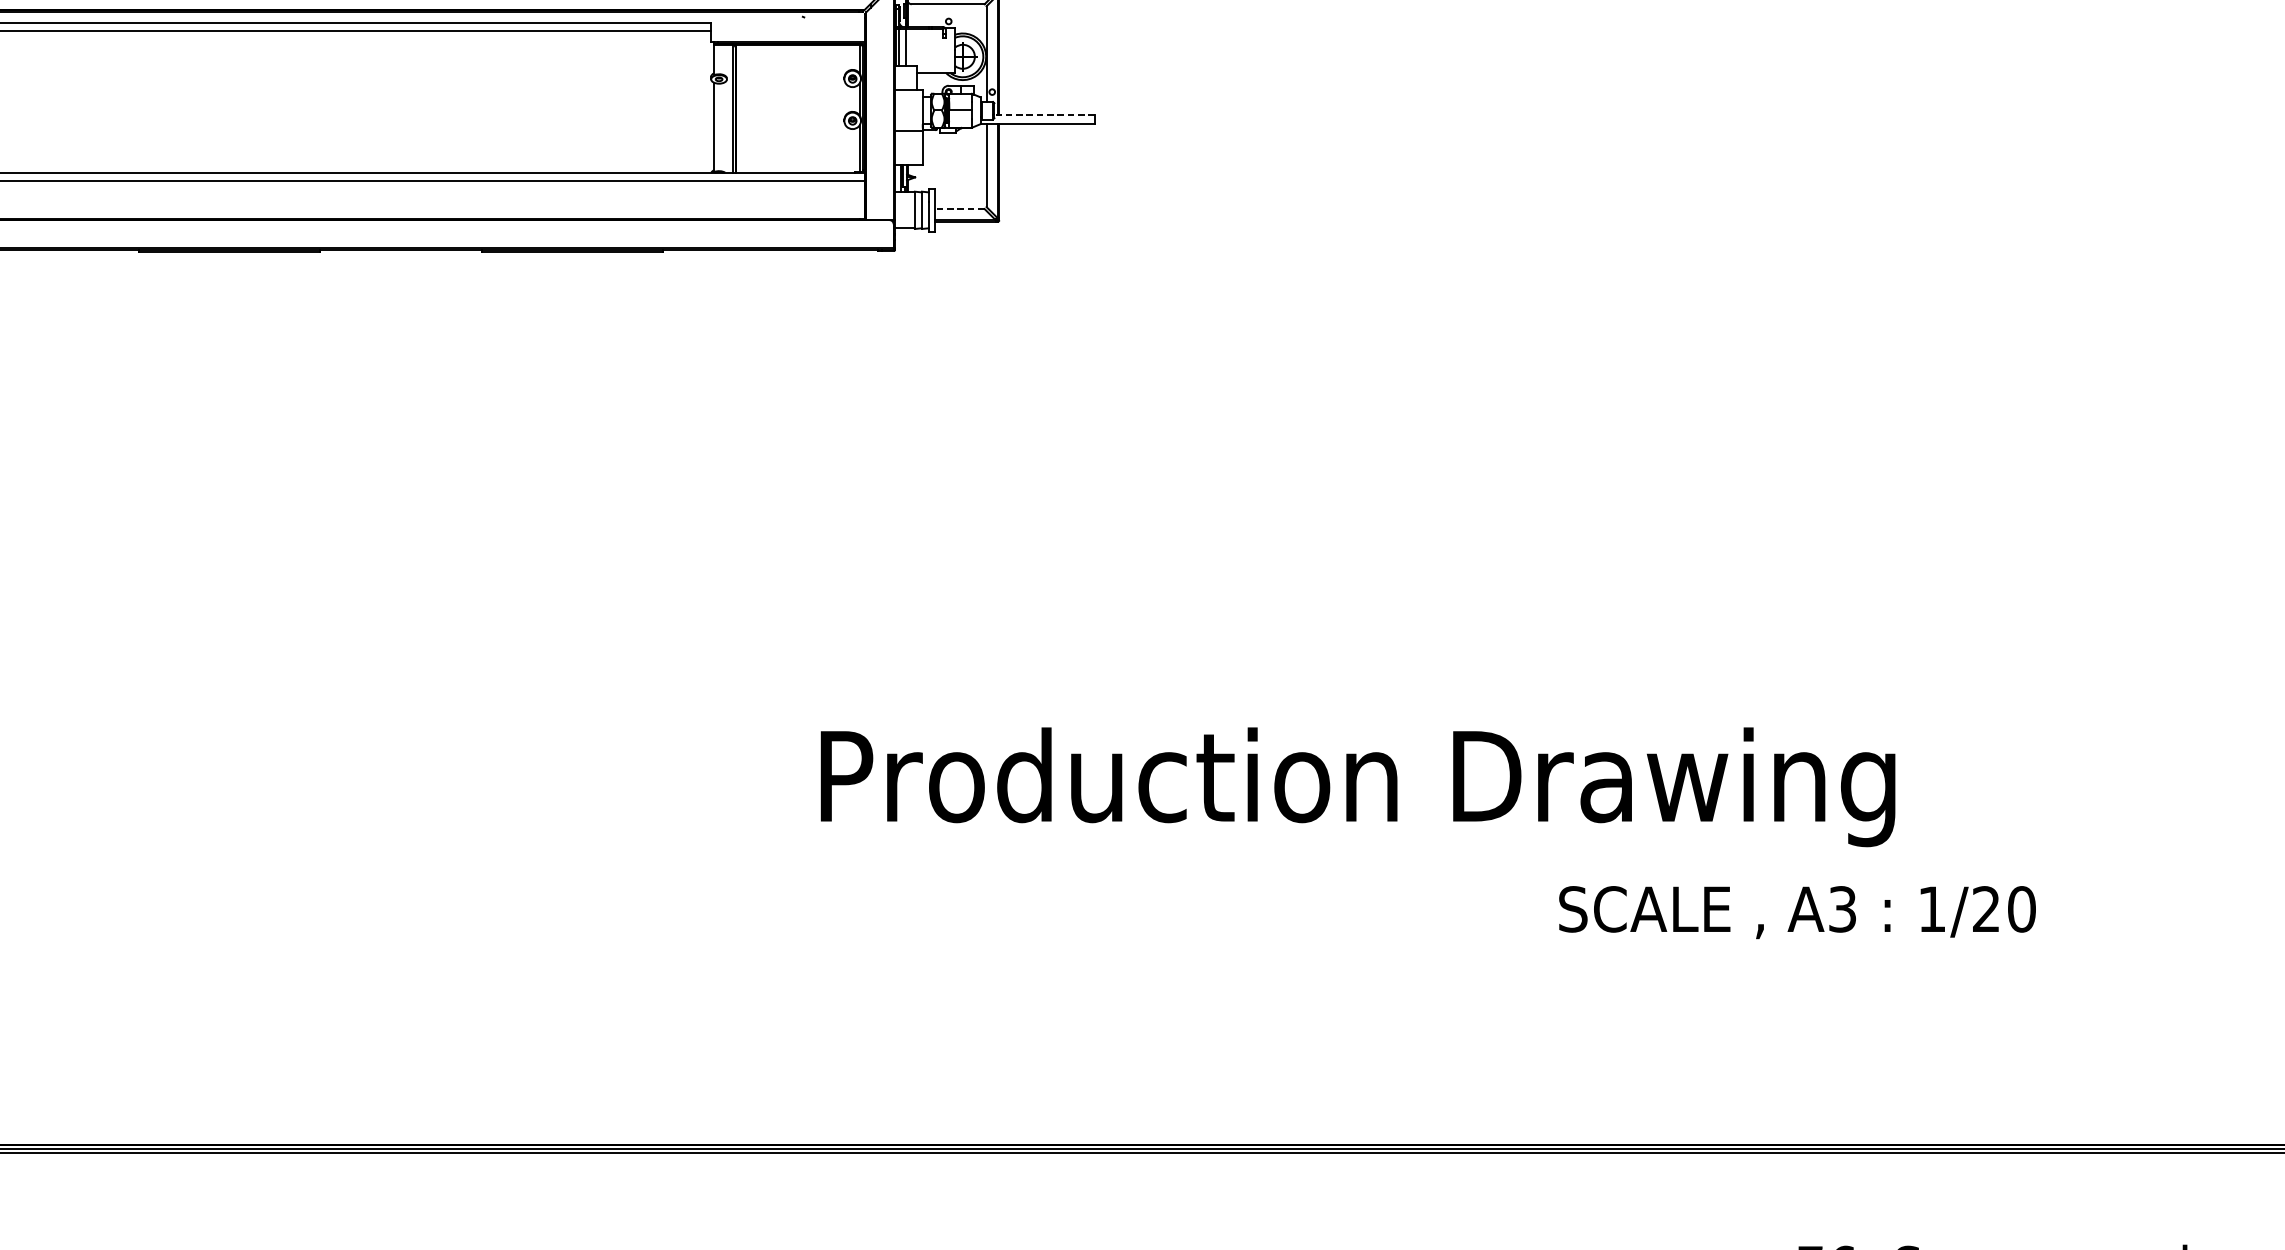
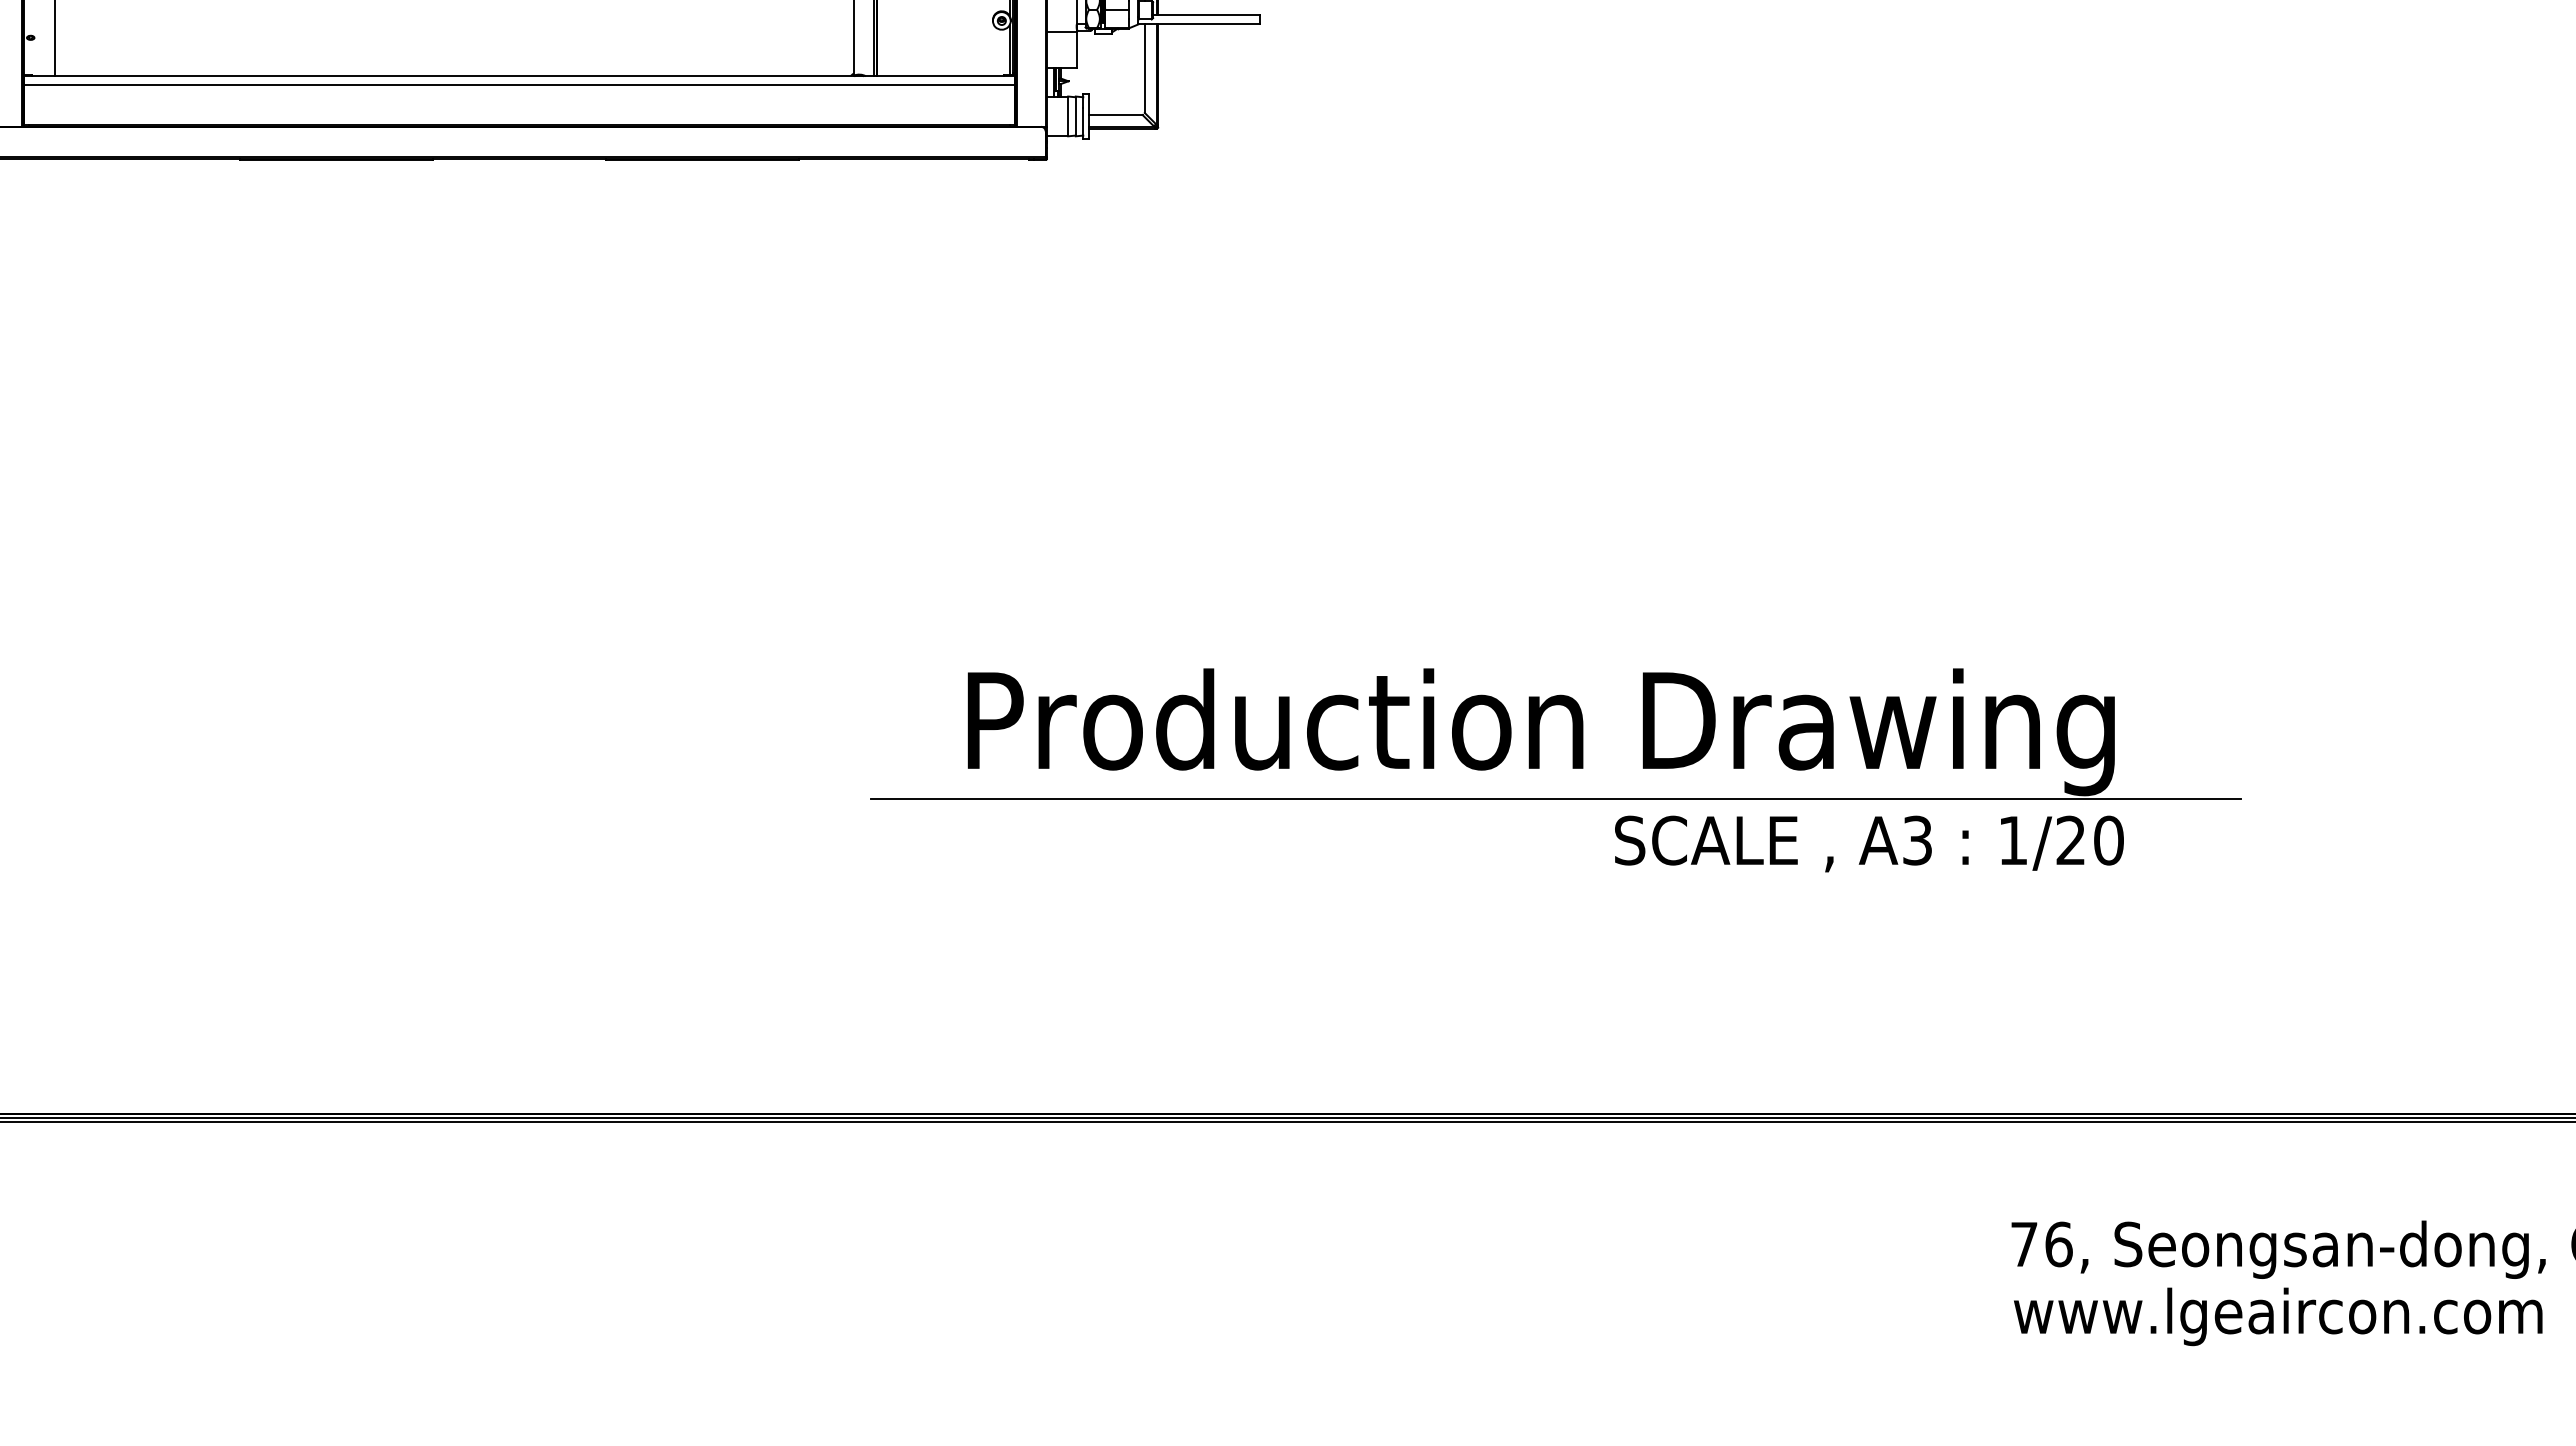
line: (1044, 114) -> (1206, 14), dashed -> solid
line: (960, 209) -> (1116, 115), dashed -> solid
line: (1371, 850) -> (1555, 799), added
text: (1797, 912) -> (1869, 843), moved

